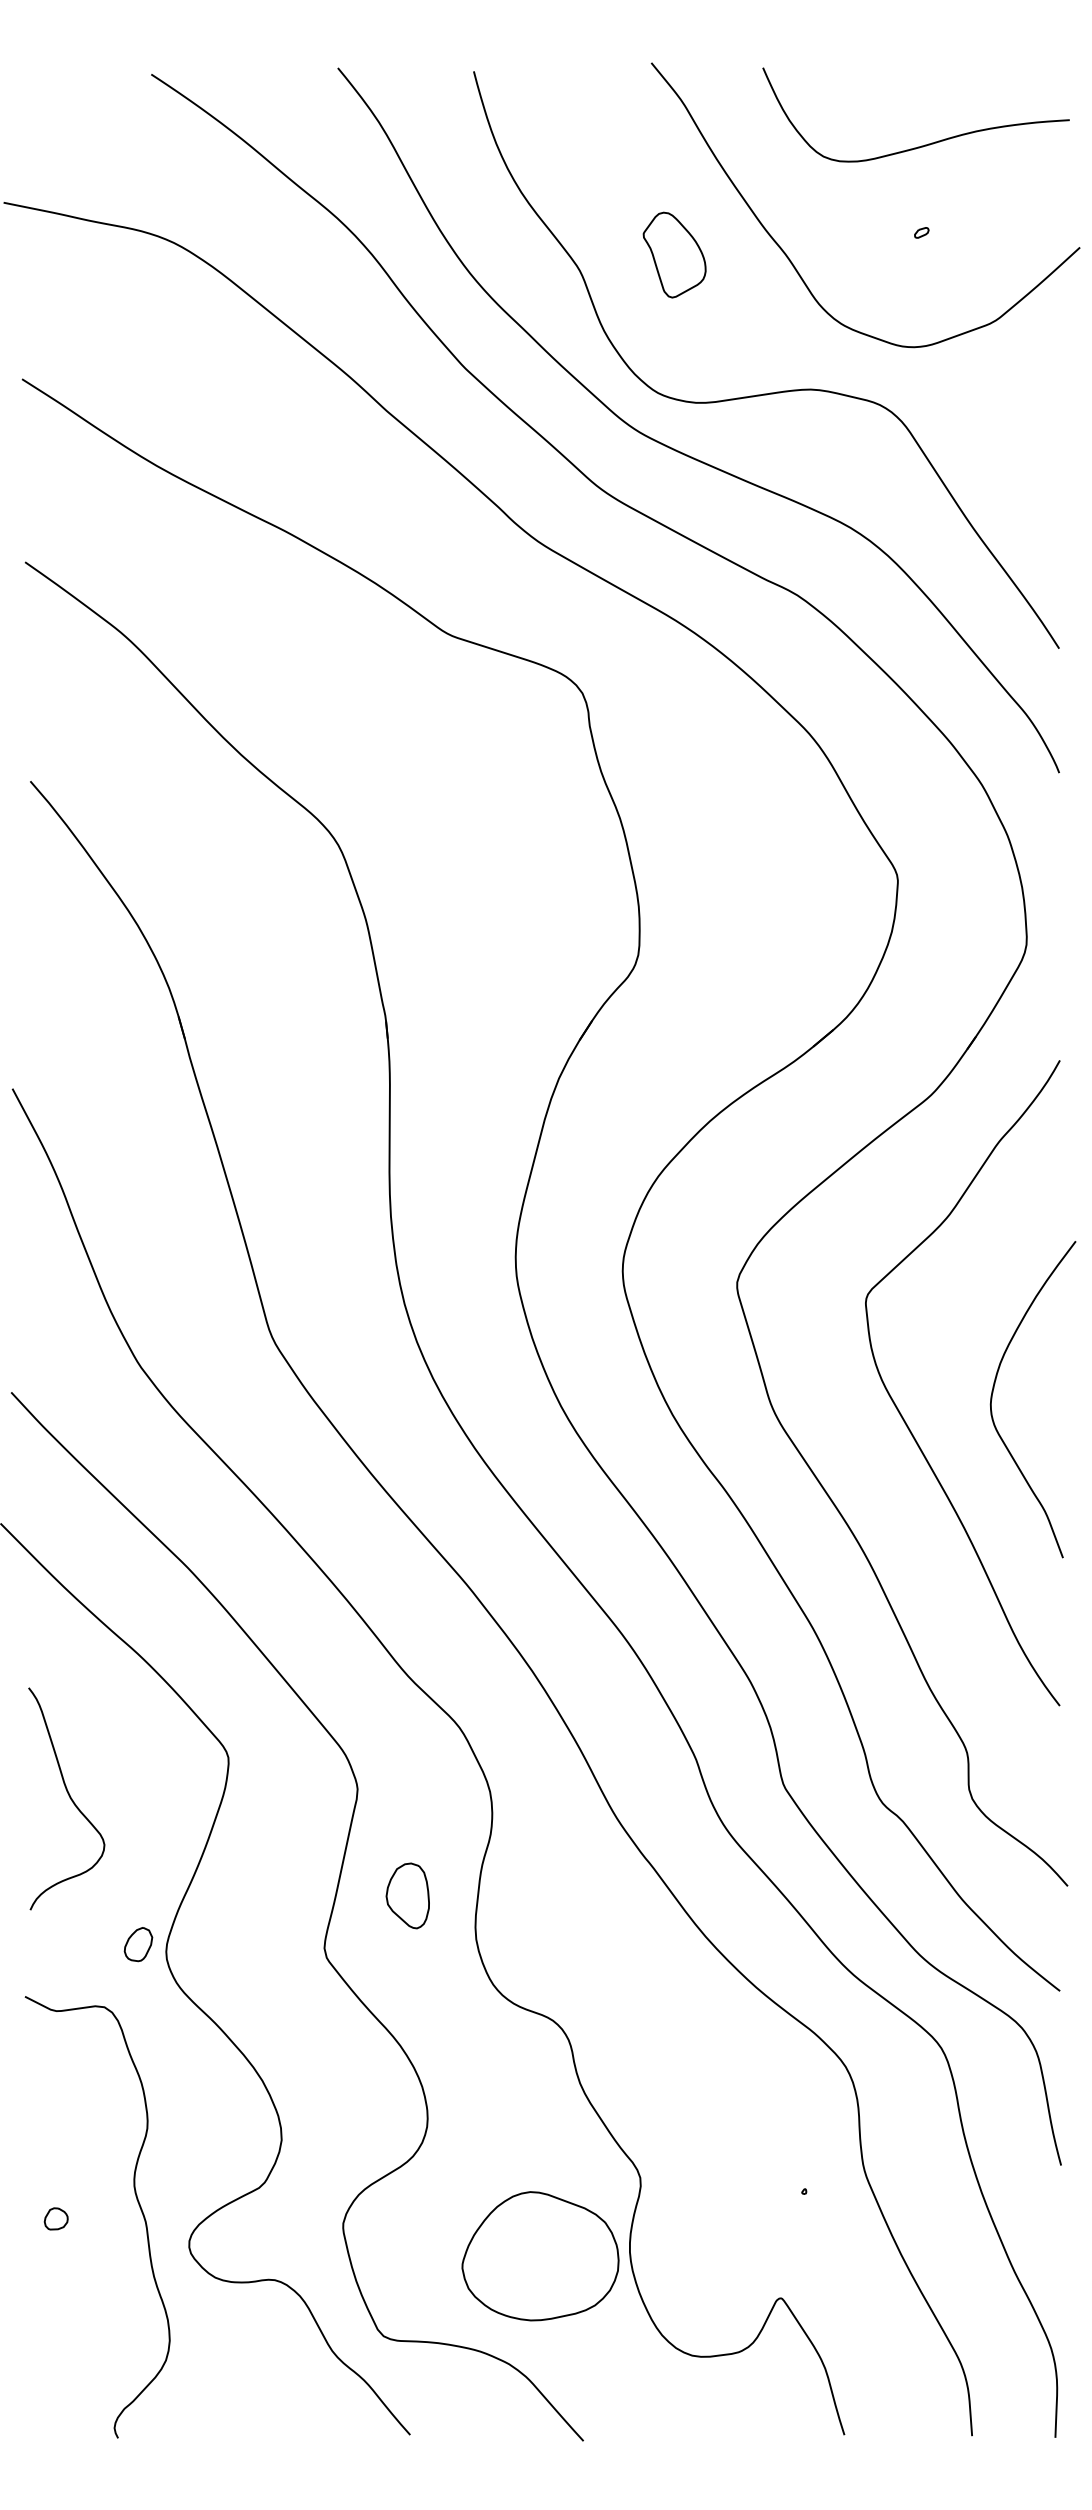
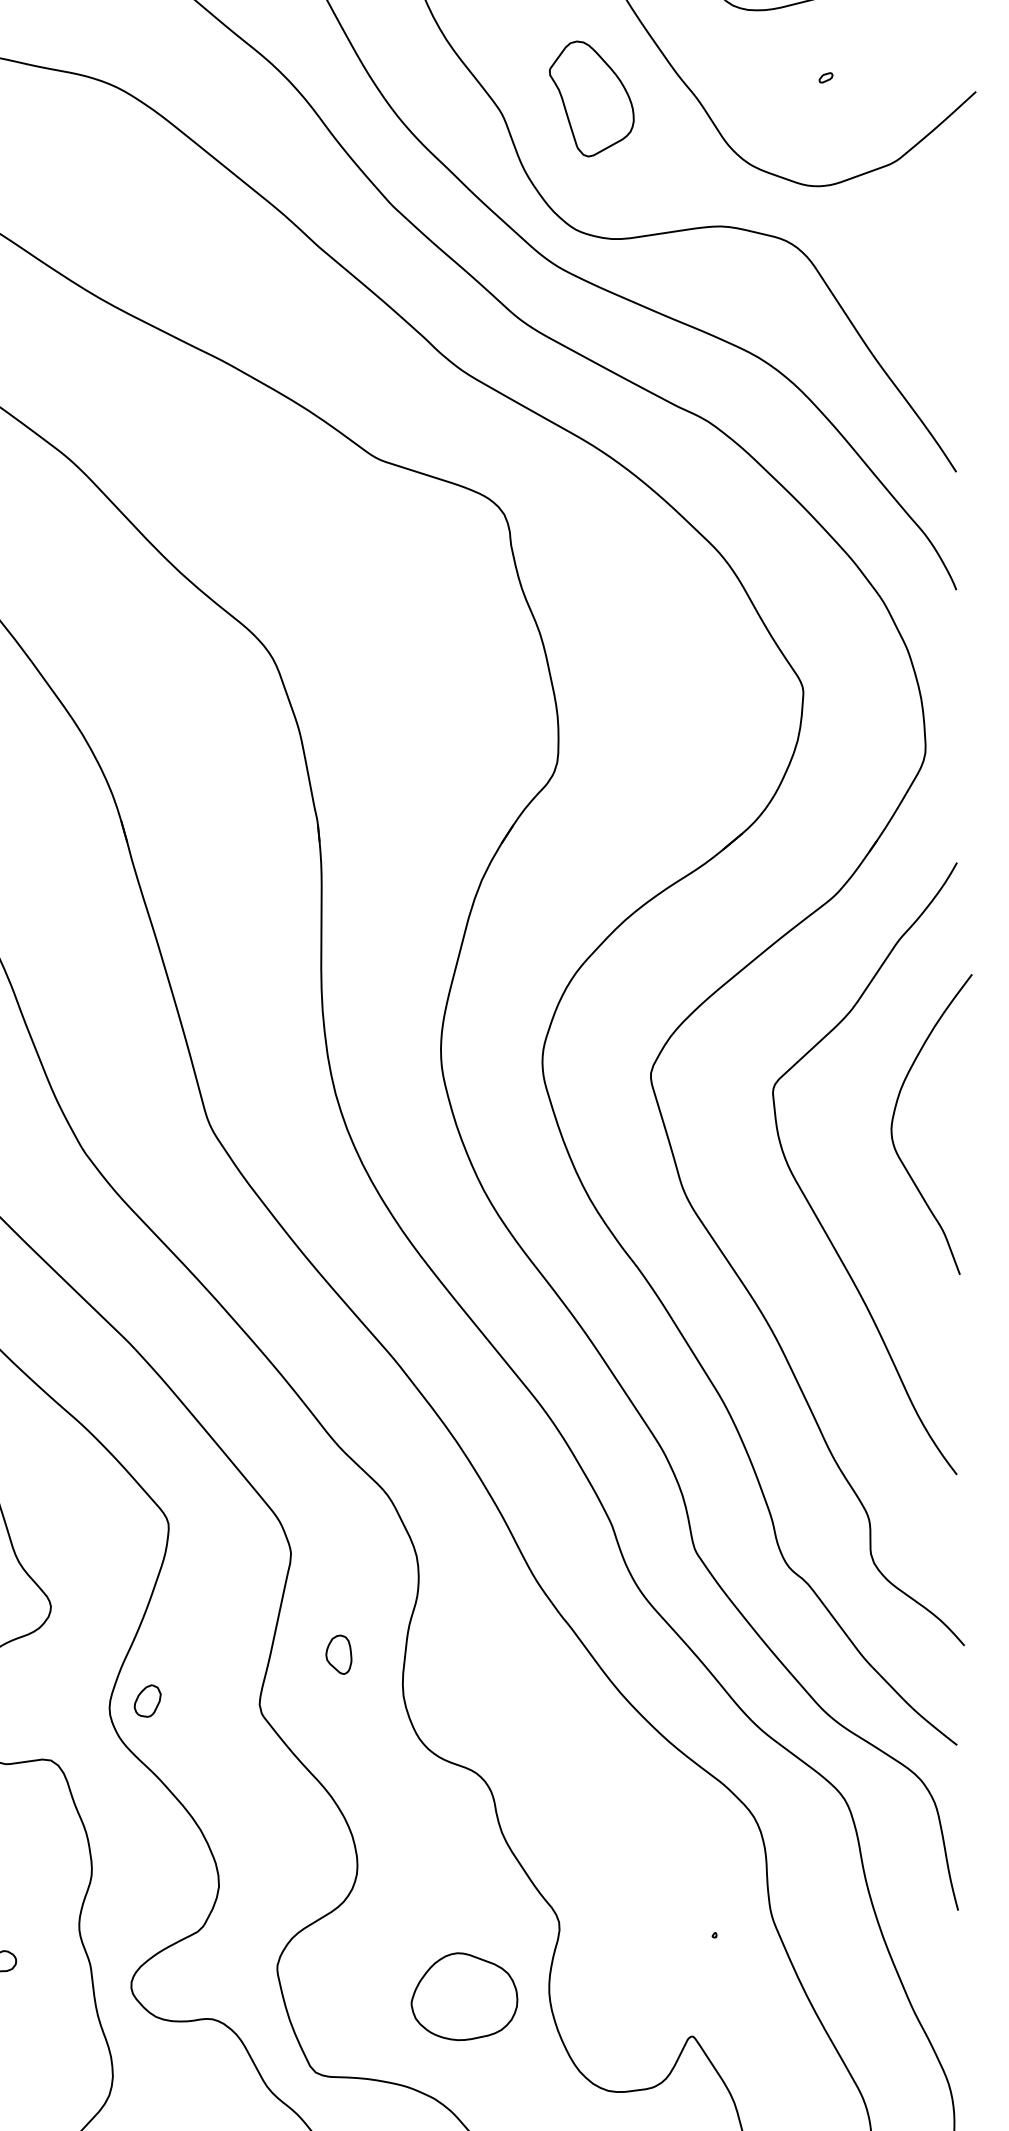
part: (674, 254) -> (591, 98), size x1.43
curve: (993, 1393) -> (894, 1118), moved
part: (408, 1895) -> (339, 1654), size x0.62
part: (138, 1944) -> (147, 1700), moved
part: (540, 2256) -> (464, 1996), size x0.71

